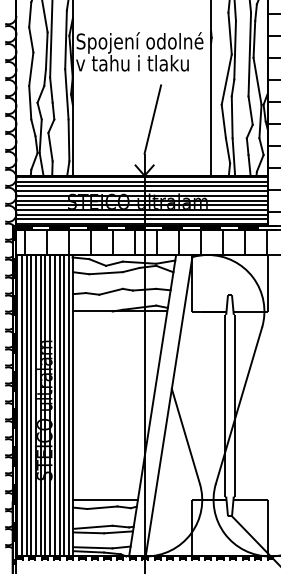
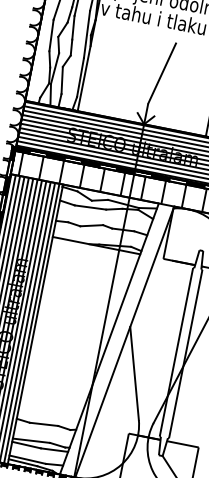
line: (104, 499) -> (47, 417), removed

